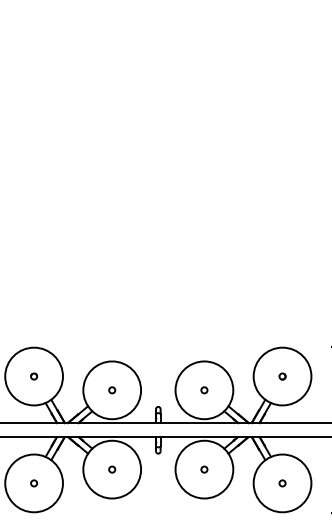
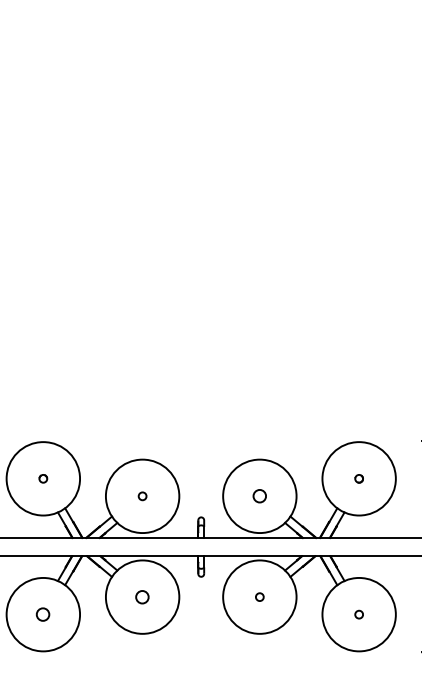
part: (204, 390) -> (259, 496), size x1.6
part: (112, 469) -> (142, 596), size x1.6
part: (34, 483) -> (43, 614), size x1.6

